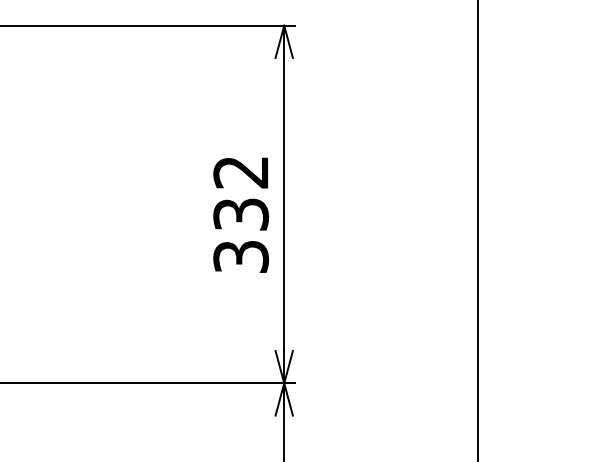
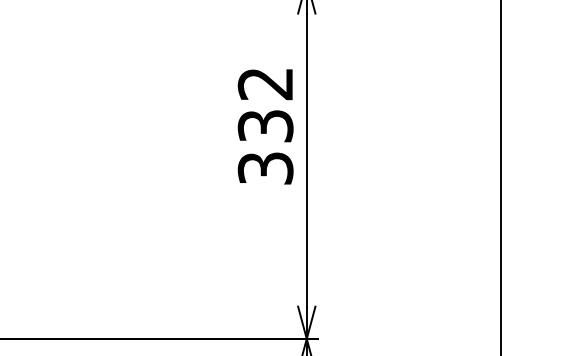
text: (241, 214) -> (266, 126), moved

